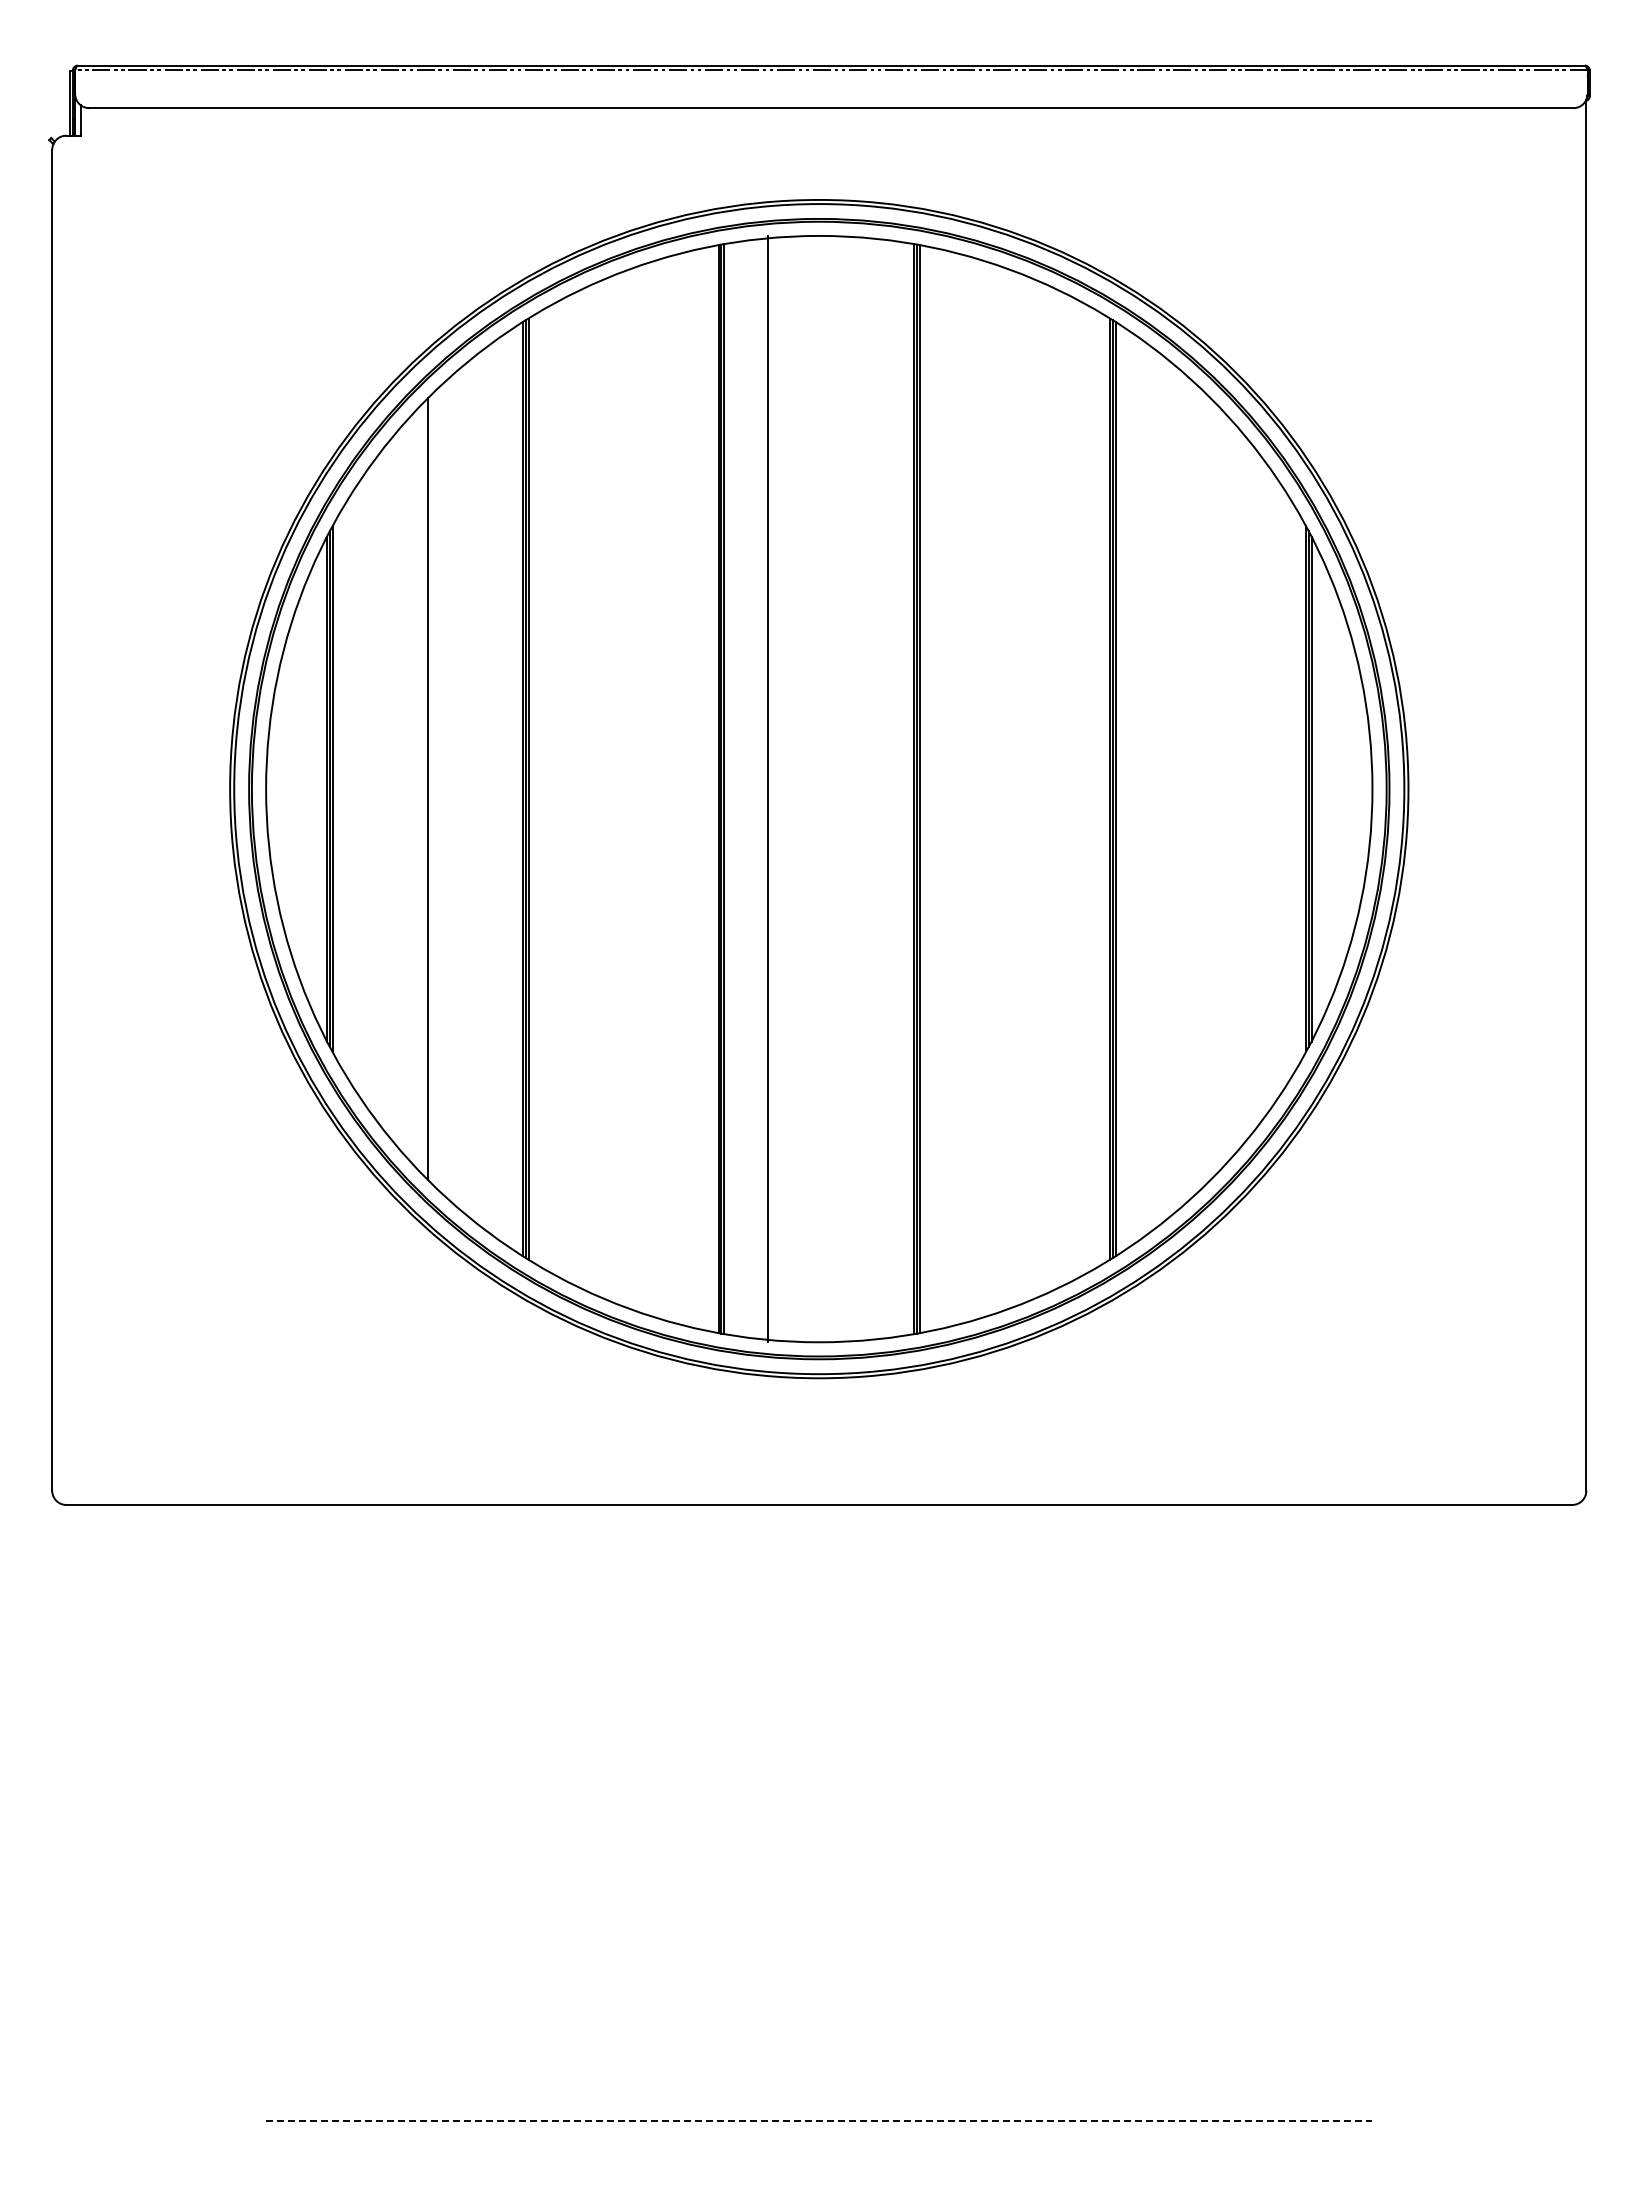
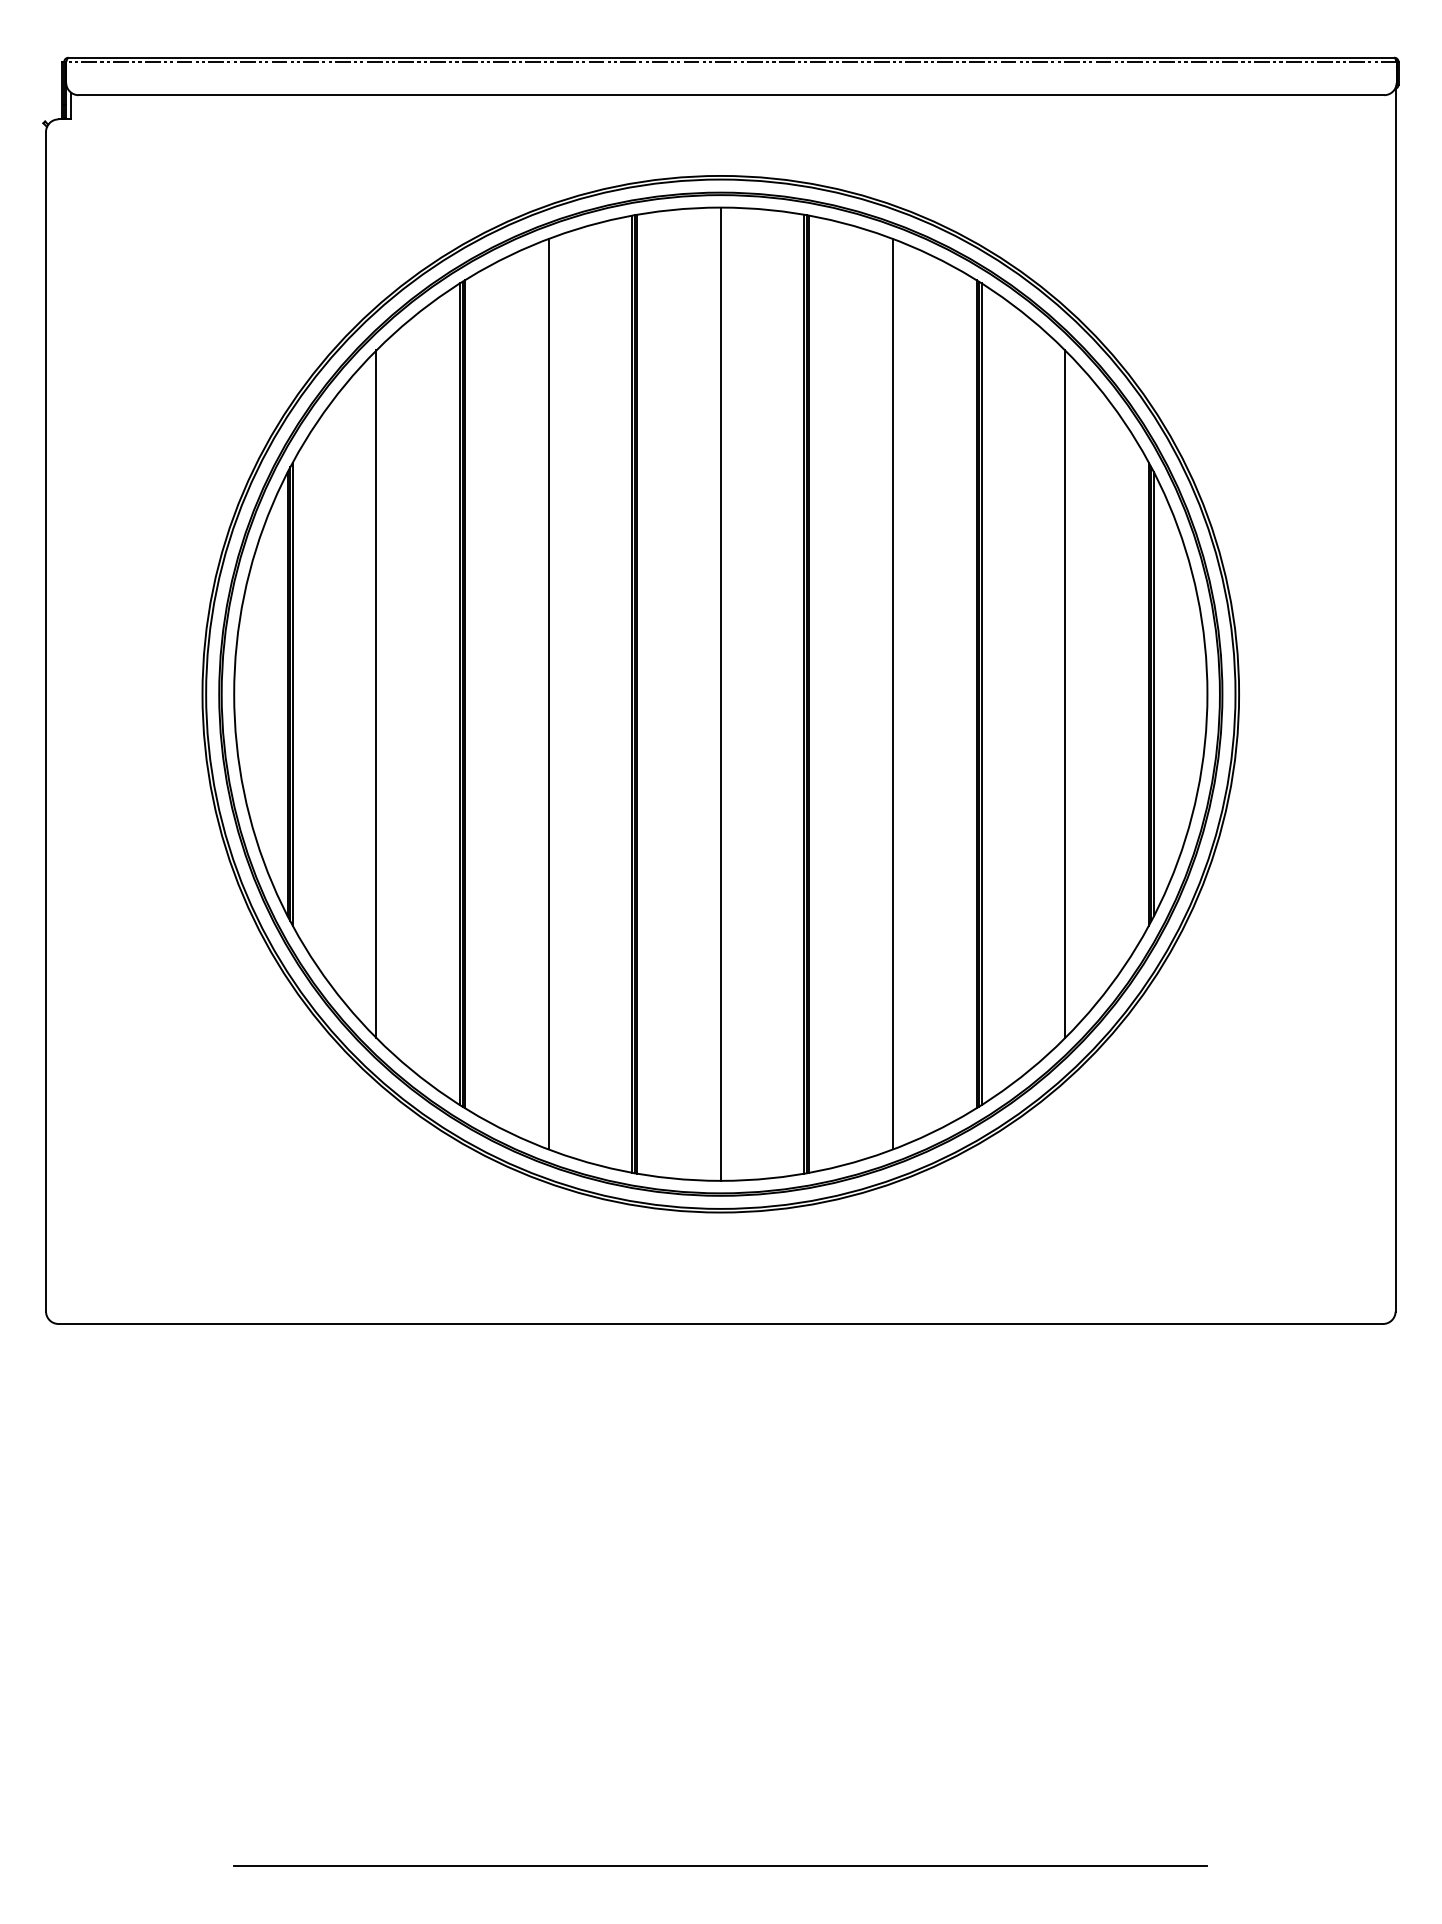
line: (623, 788) -> (548, 693), added
line: (768, 788) -> (721, 693), moved
line: (1015, 788) -> (893, 693), added
line: (1210, 788) -> (1064, 693), added
line: (819, 2121) -> (721, 1866), dashed -> solid

